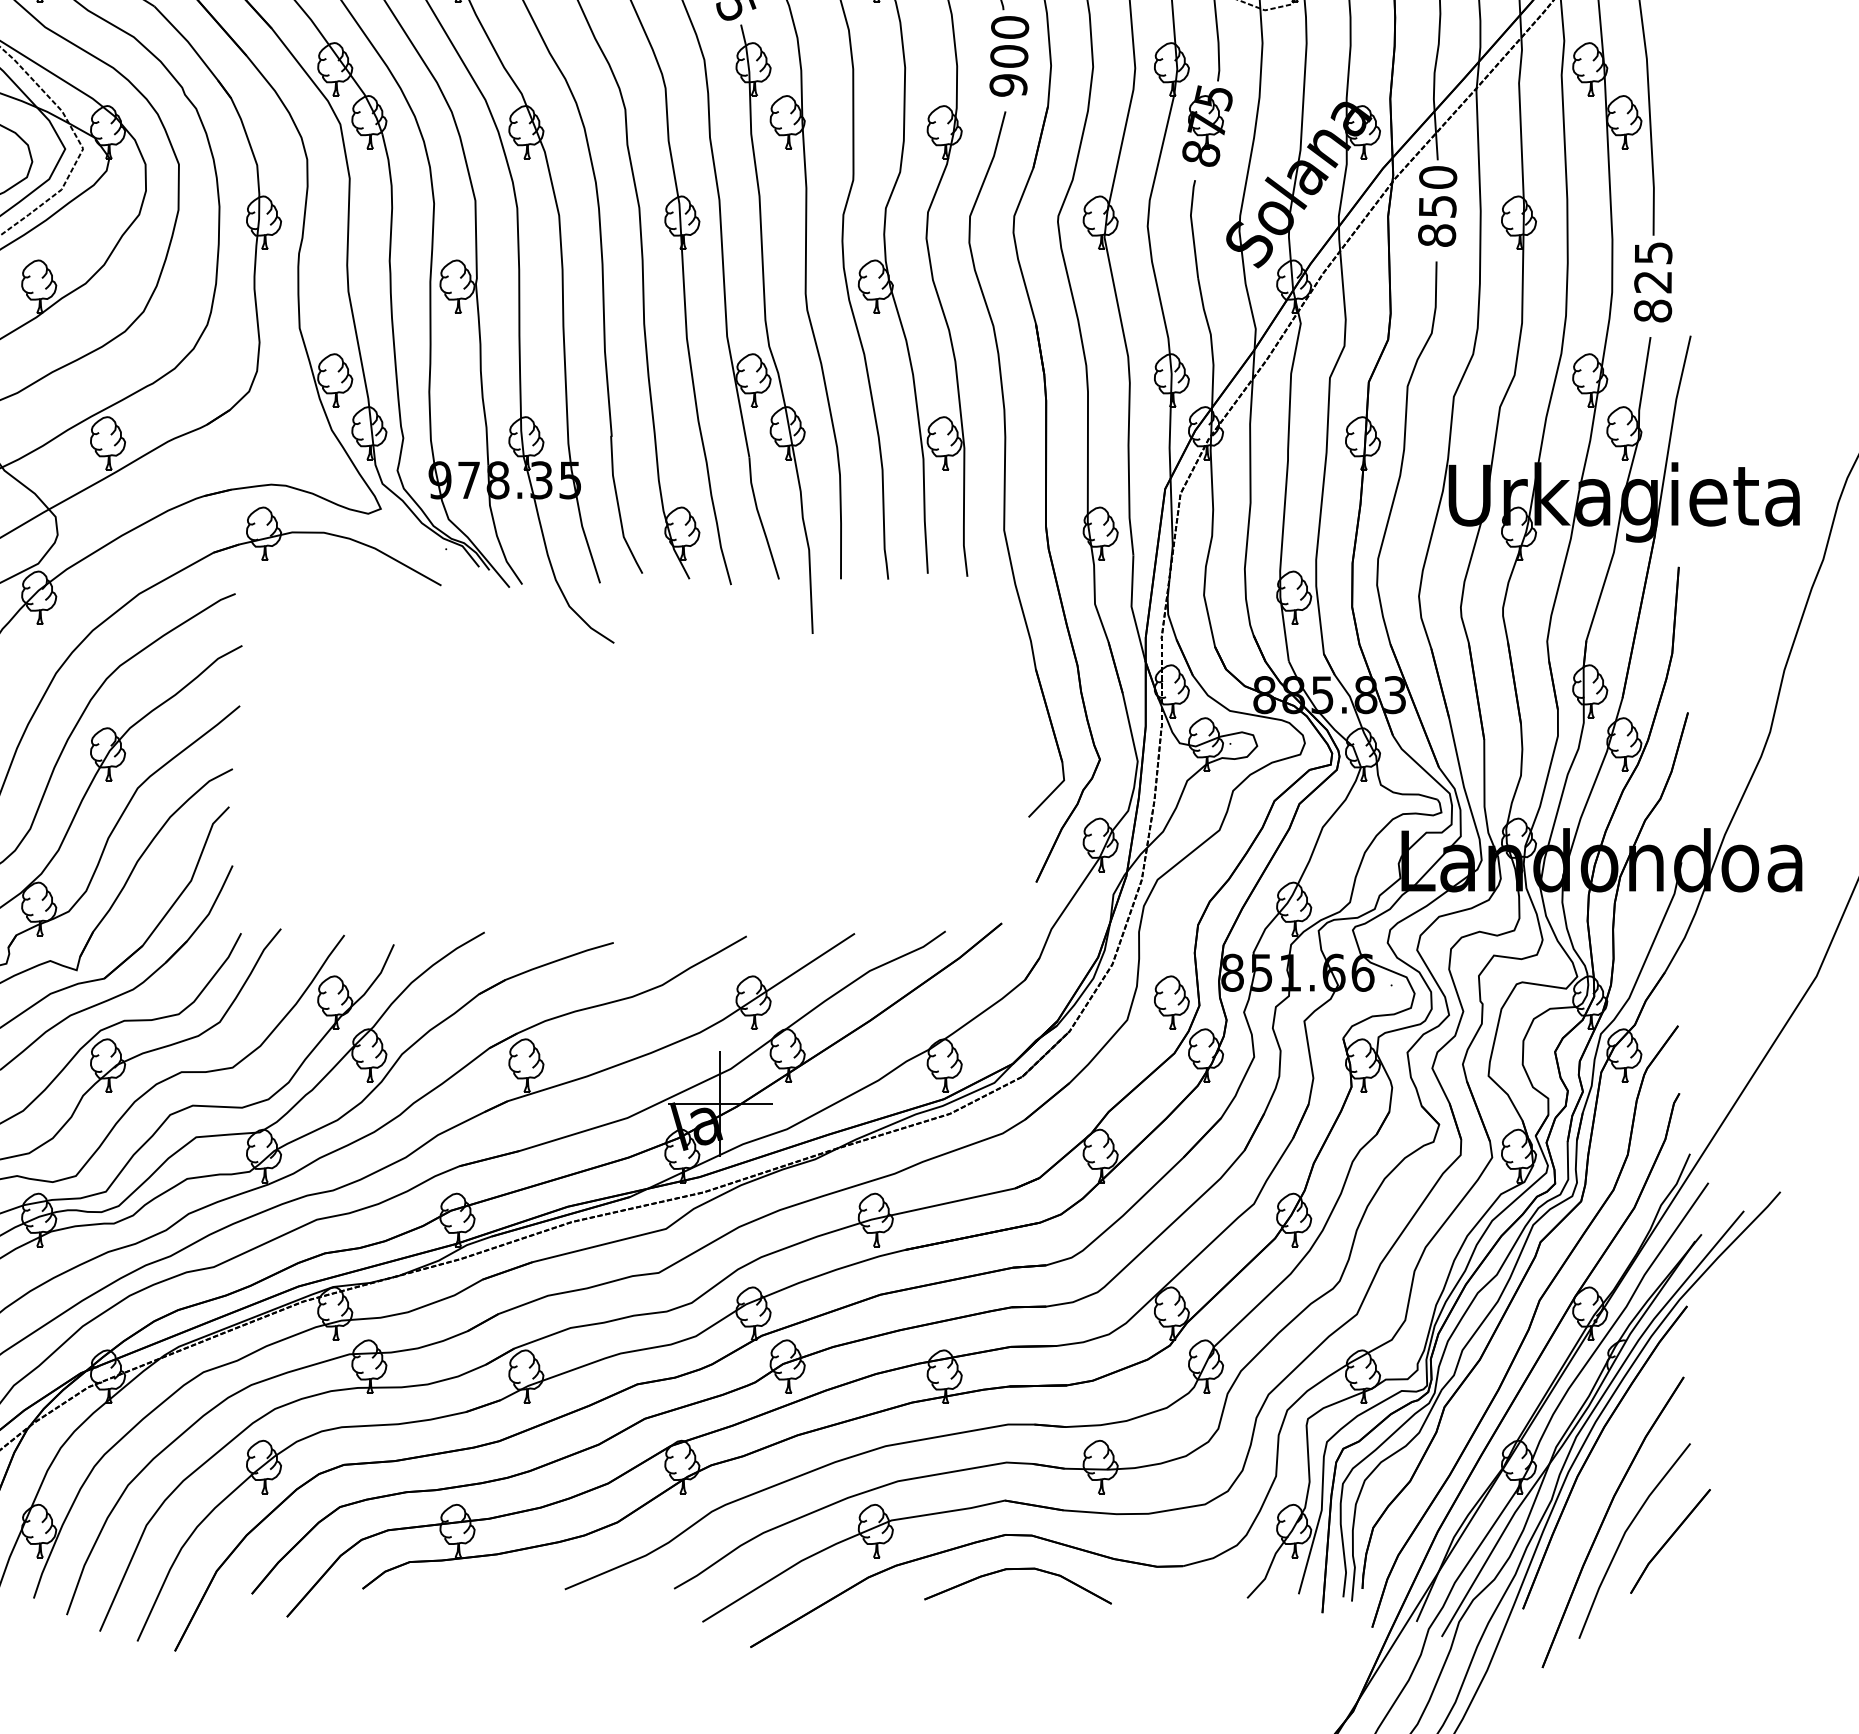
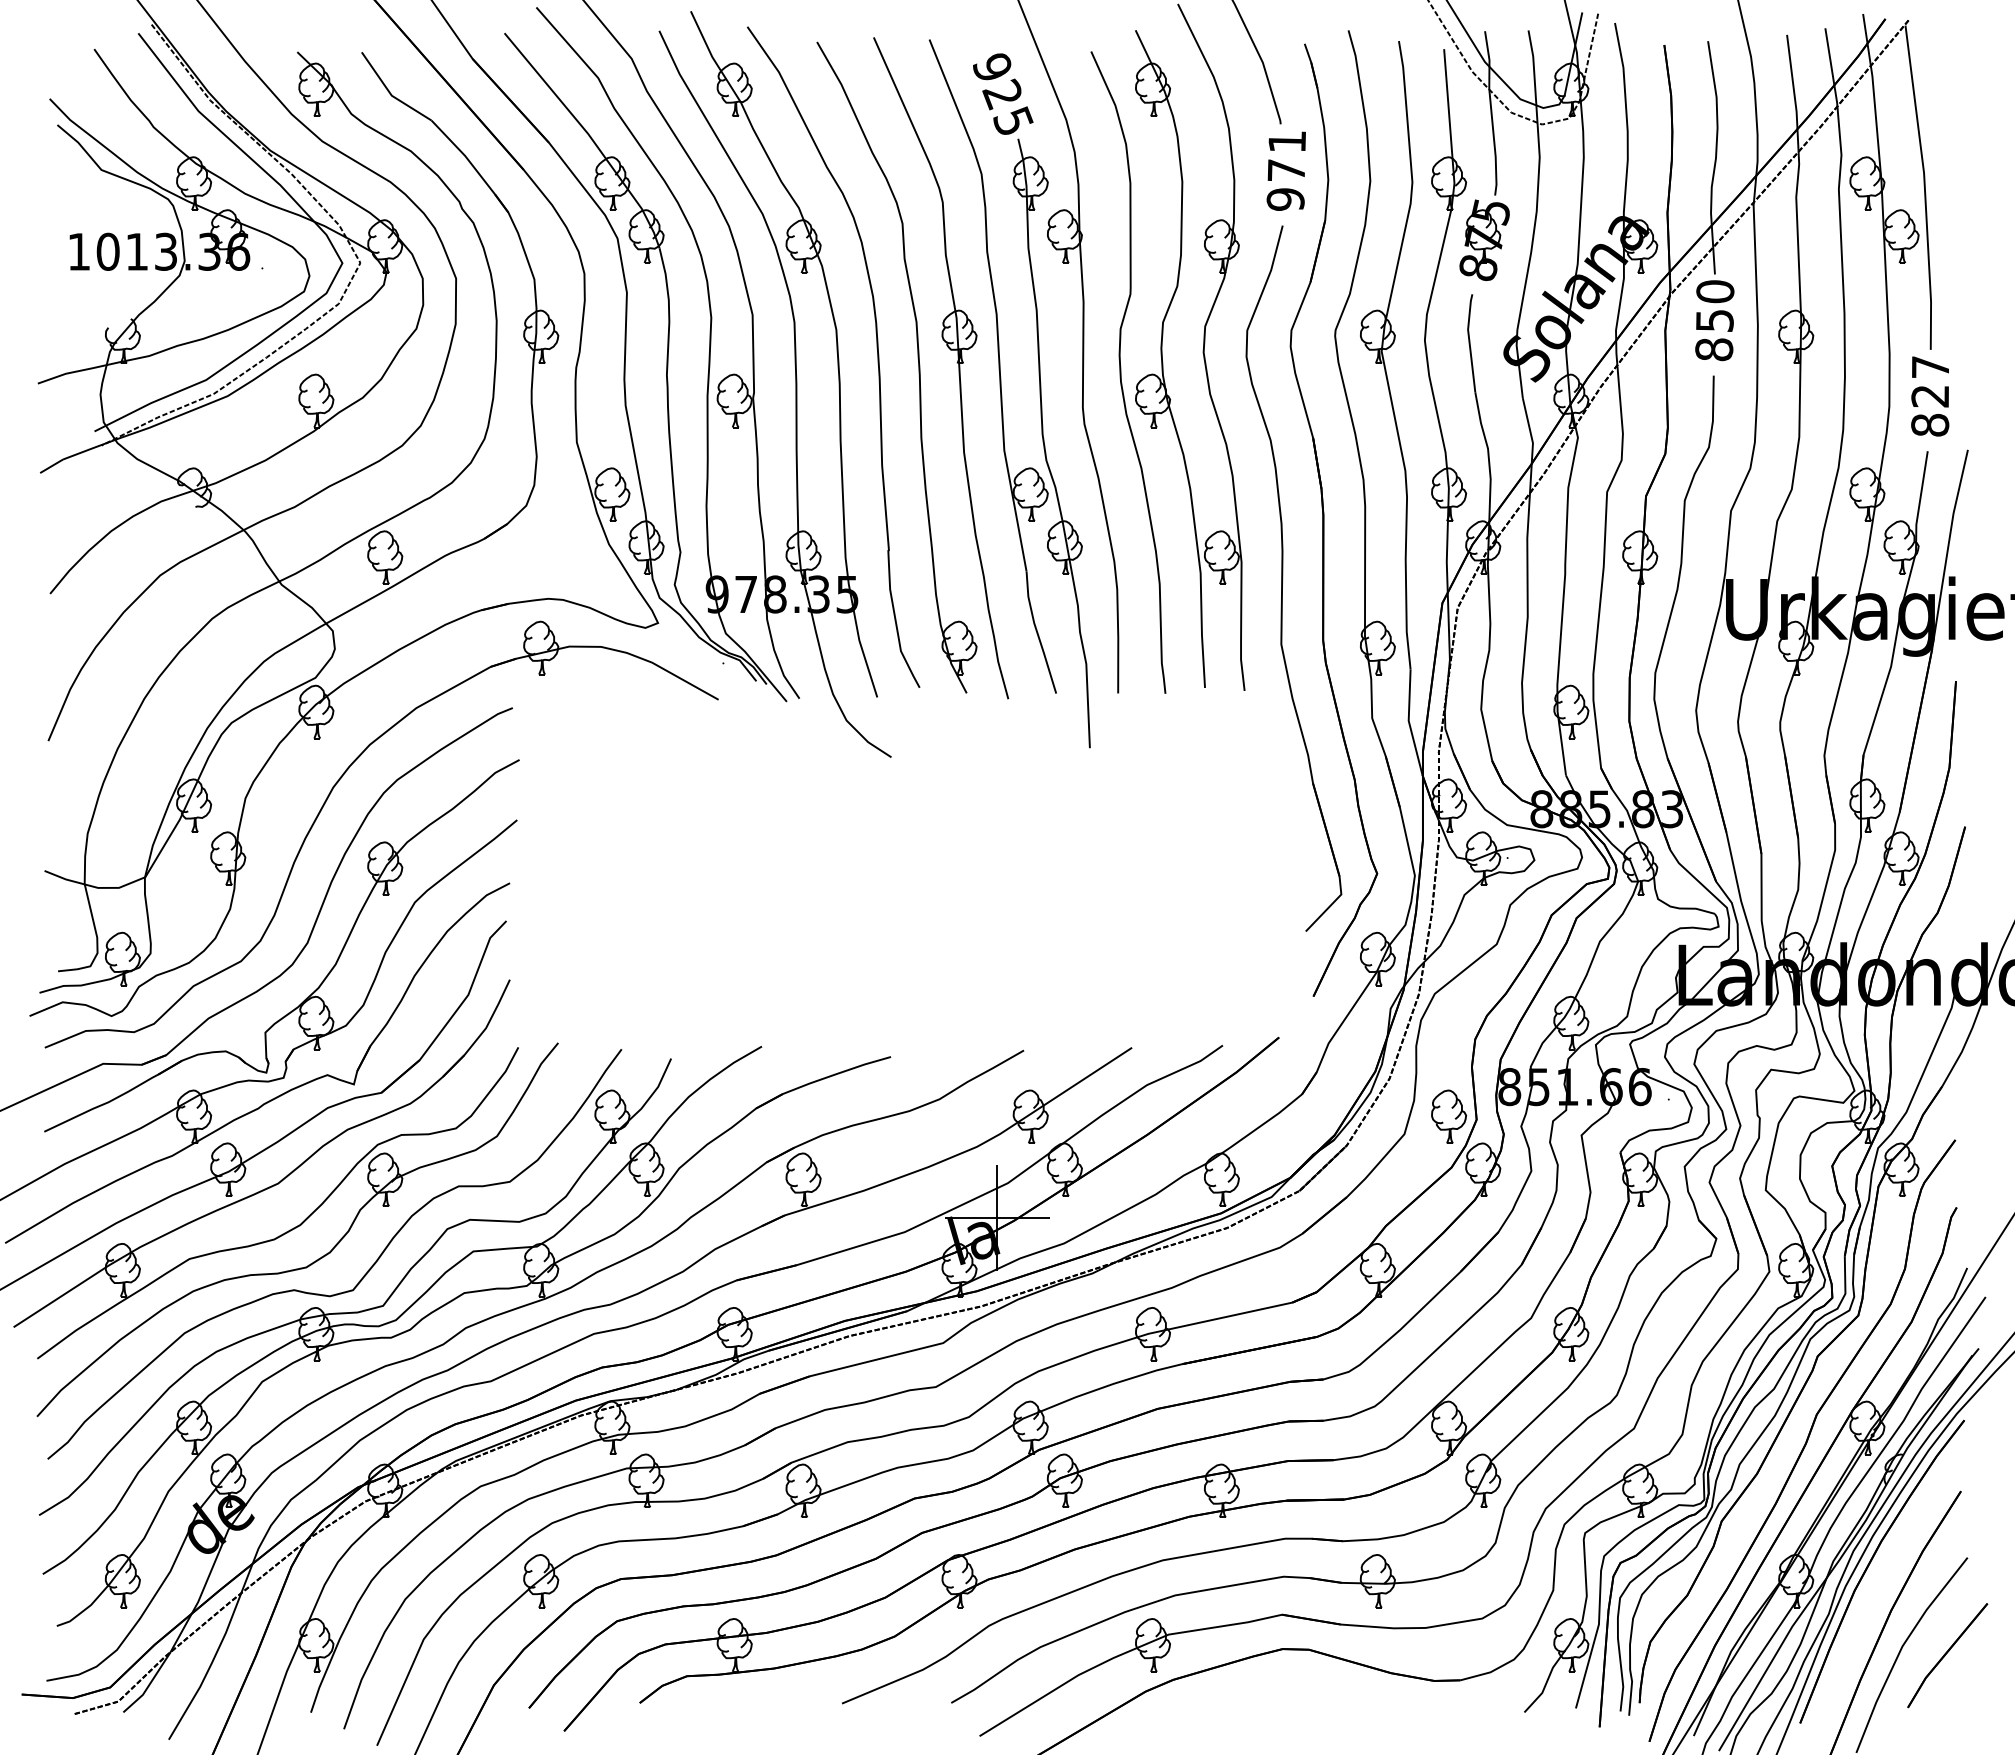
text: (1009, 42) -> (1286, 156), 900 -> 971
text: (1653, 253) -> (1930, 367), 825 -> 827
part: (1018, 1570) -> (1295, 1684), removed

